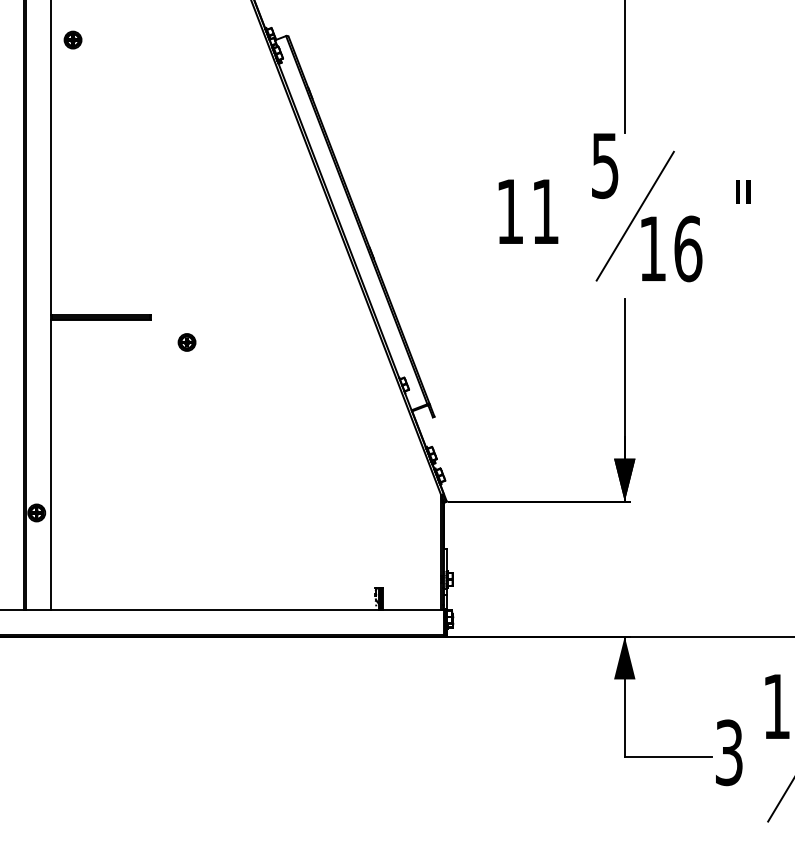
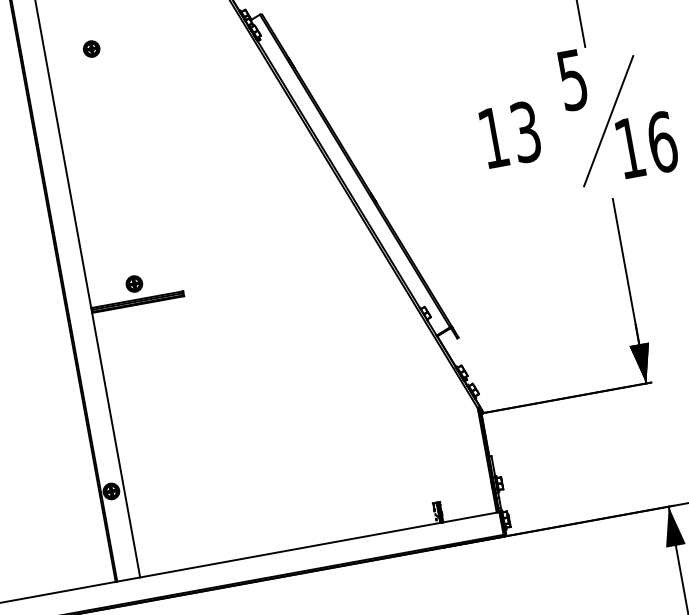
part: (72, 39) -> (91, 48), moved
text: (545, 211) -> (525, 131), 11 -> 13
part: (186, 342) -> (133, 284), moved

